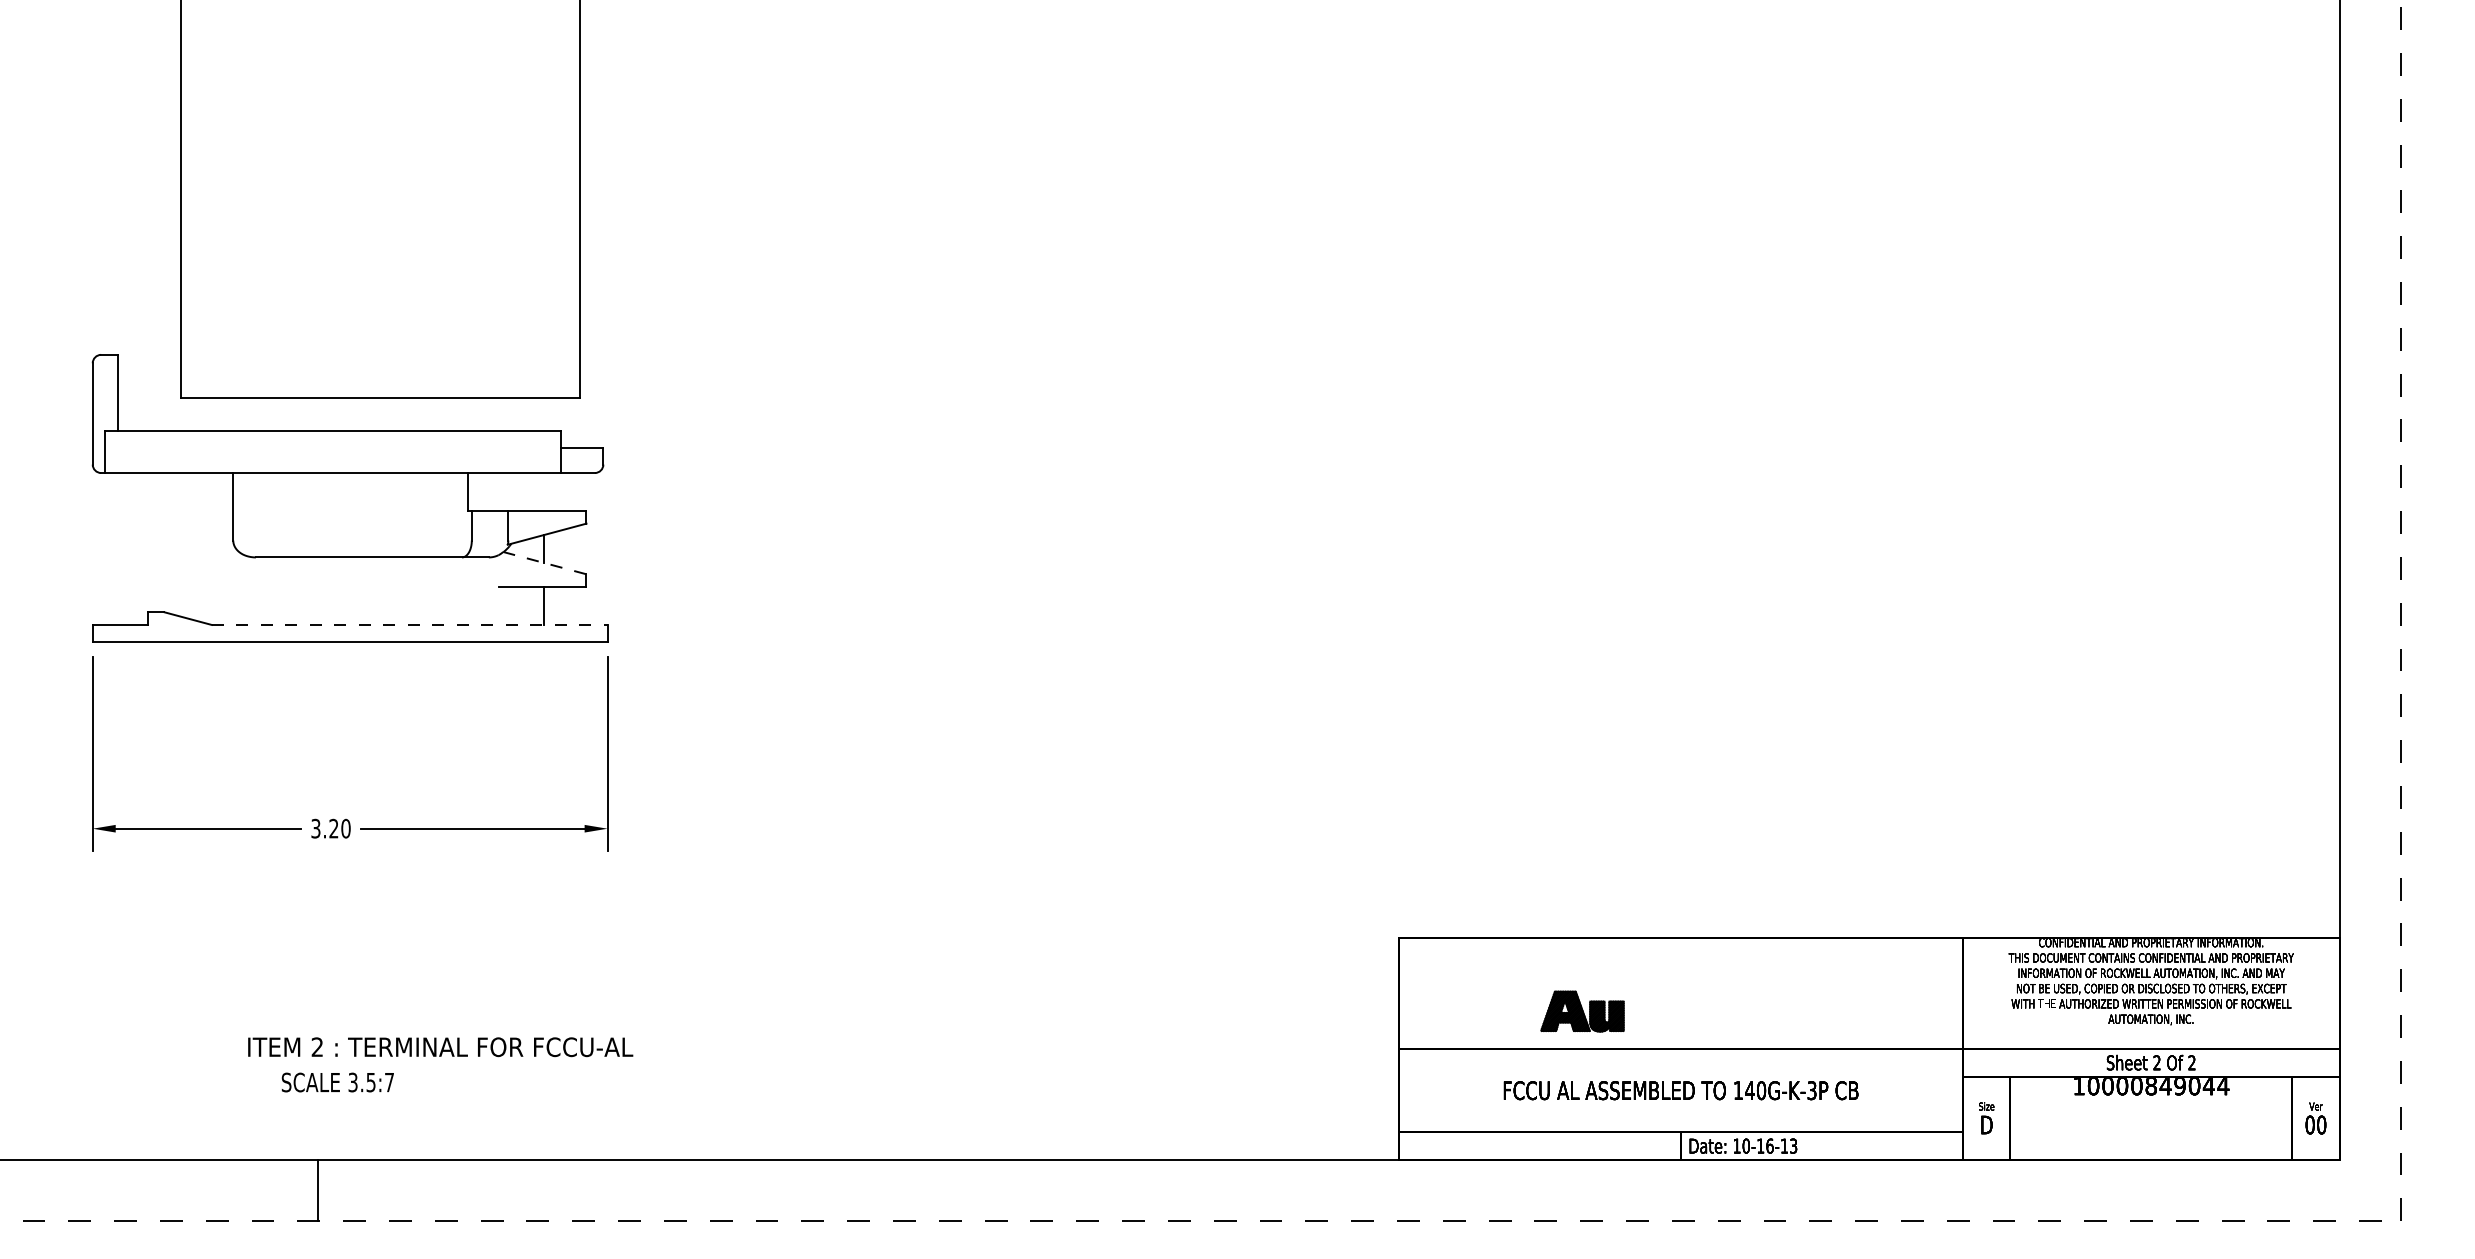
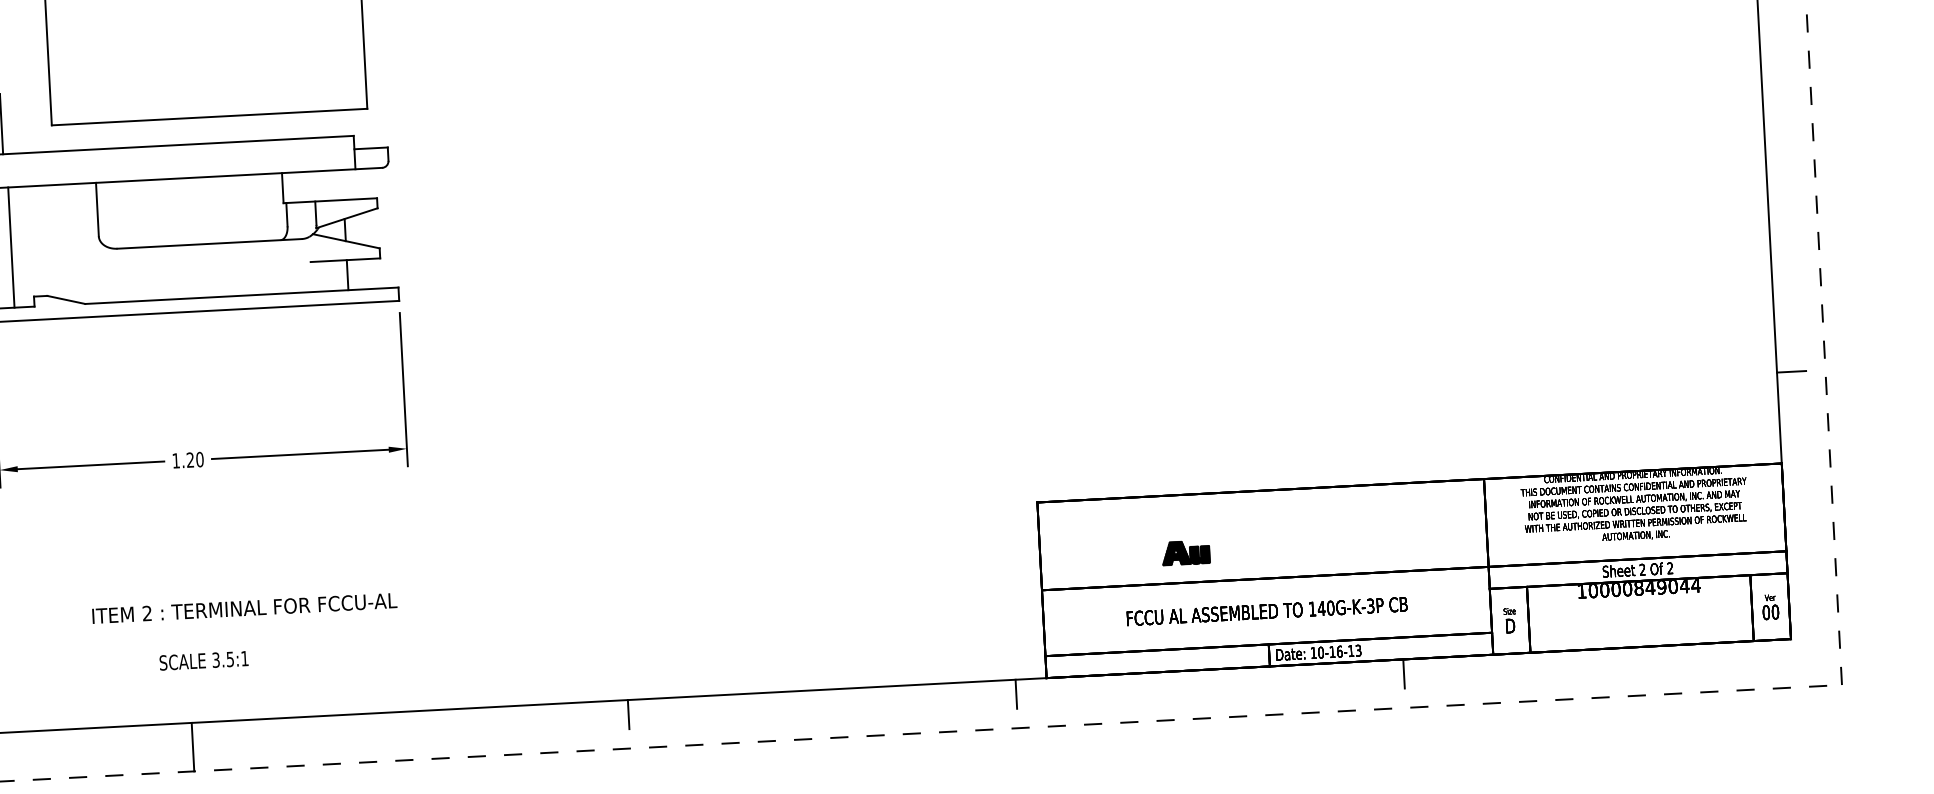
line: (122, 548) -> (11, 247), added
line: (545, 563) -> (346, 241), dashed -> solid
line: (409, 624) -> (241, 295), dashed -> solid
line: (2357, 823) -> (1791, 372), added
text: (315, 828) -> (175, 460), 3.20 -> 1.20
part: (1582, 1011) -> (1185, 552), size x0.71
text: (440, 1047) -> (244, 608), moved
text: (389, 1082) -> (244, 658), 3.5:7 -> 3.5:1
line: (869, 1178) -> (628, 714), added
line: (1359, 1178) -> (1016, 694), added
line: (1849, 1178) -> (1404, 674), added

